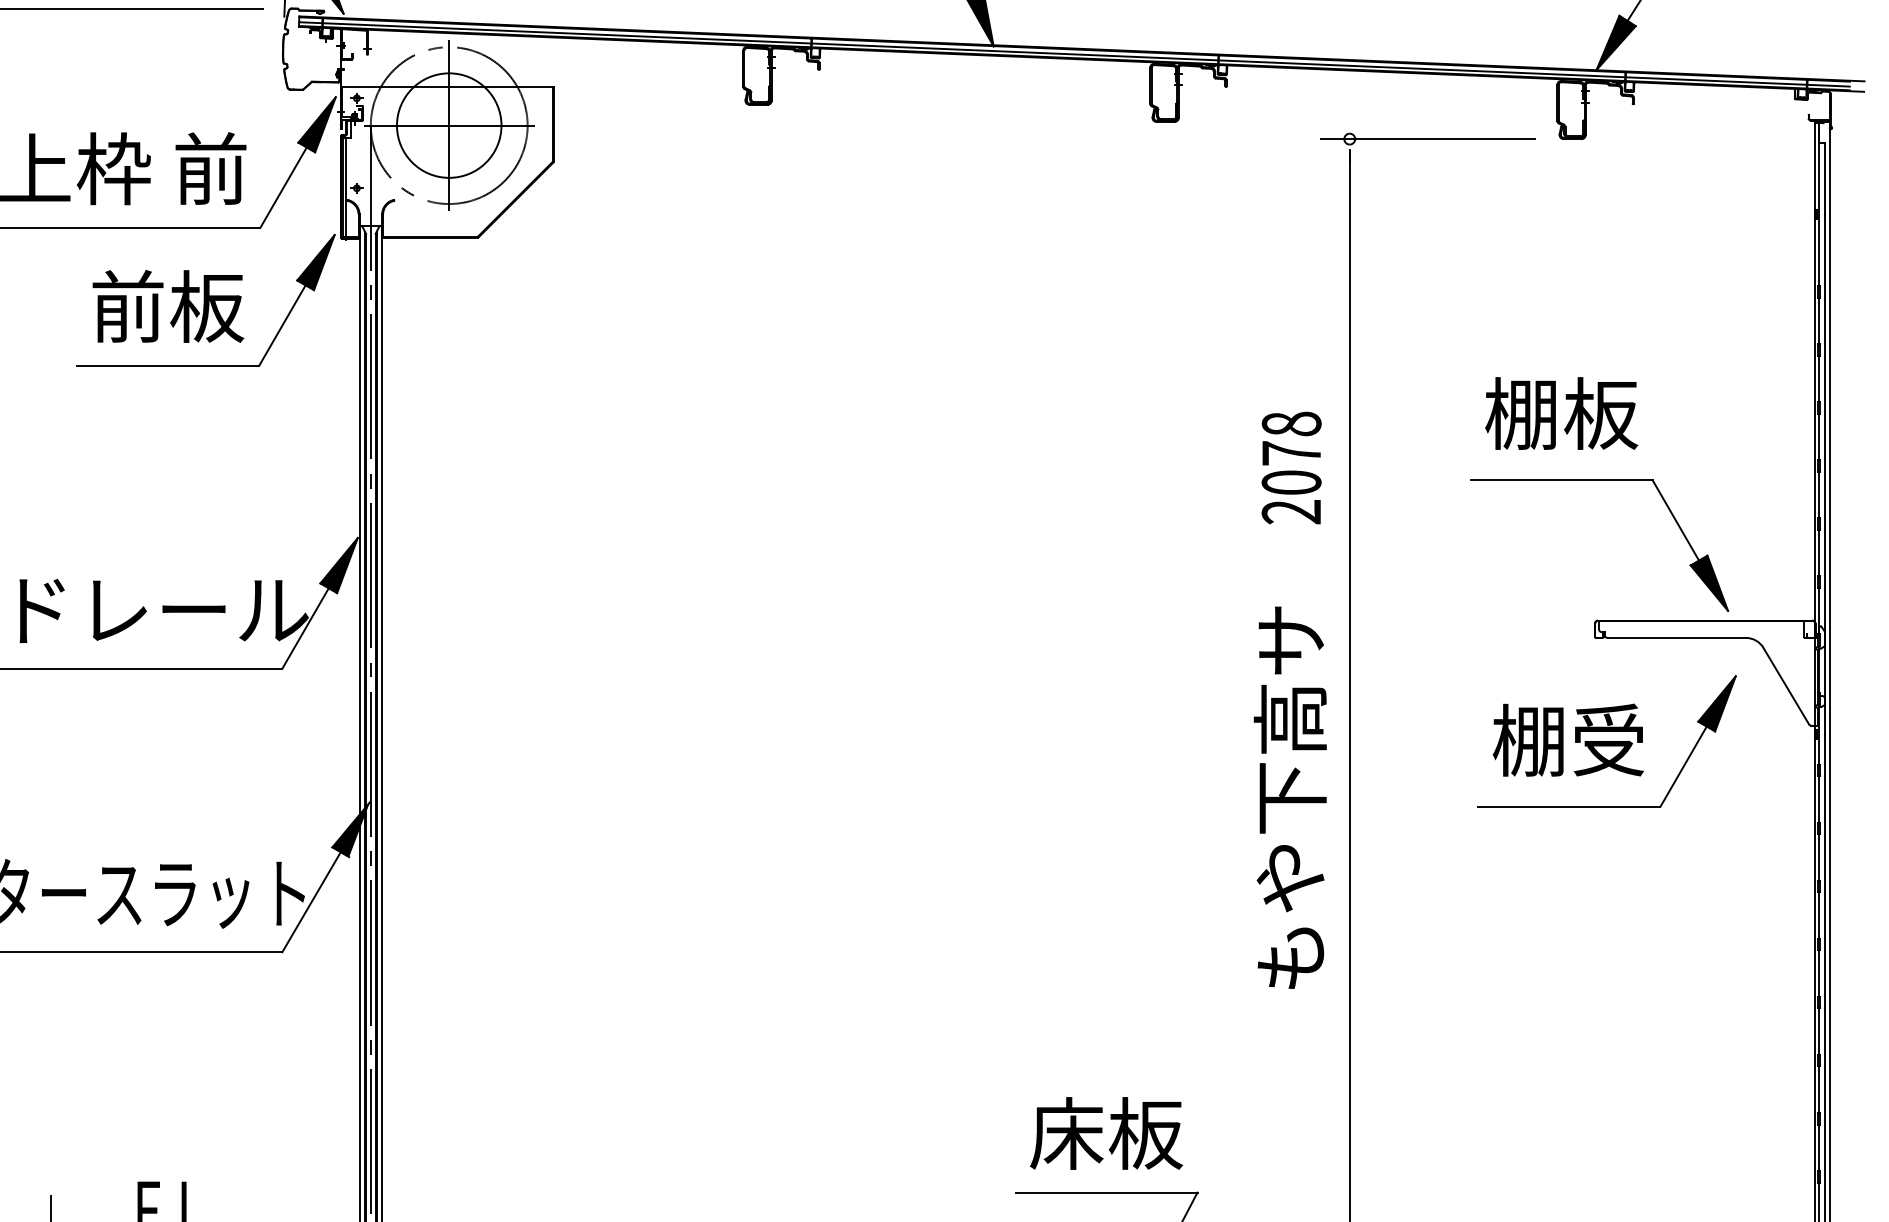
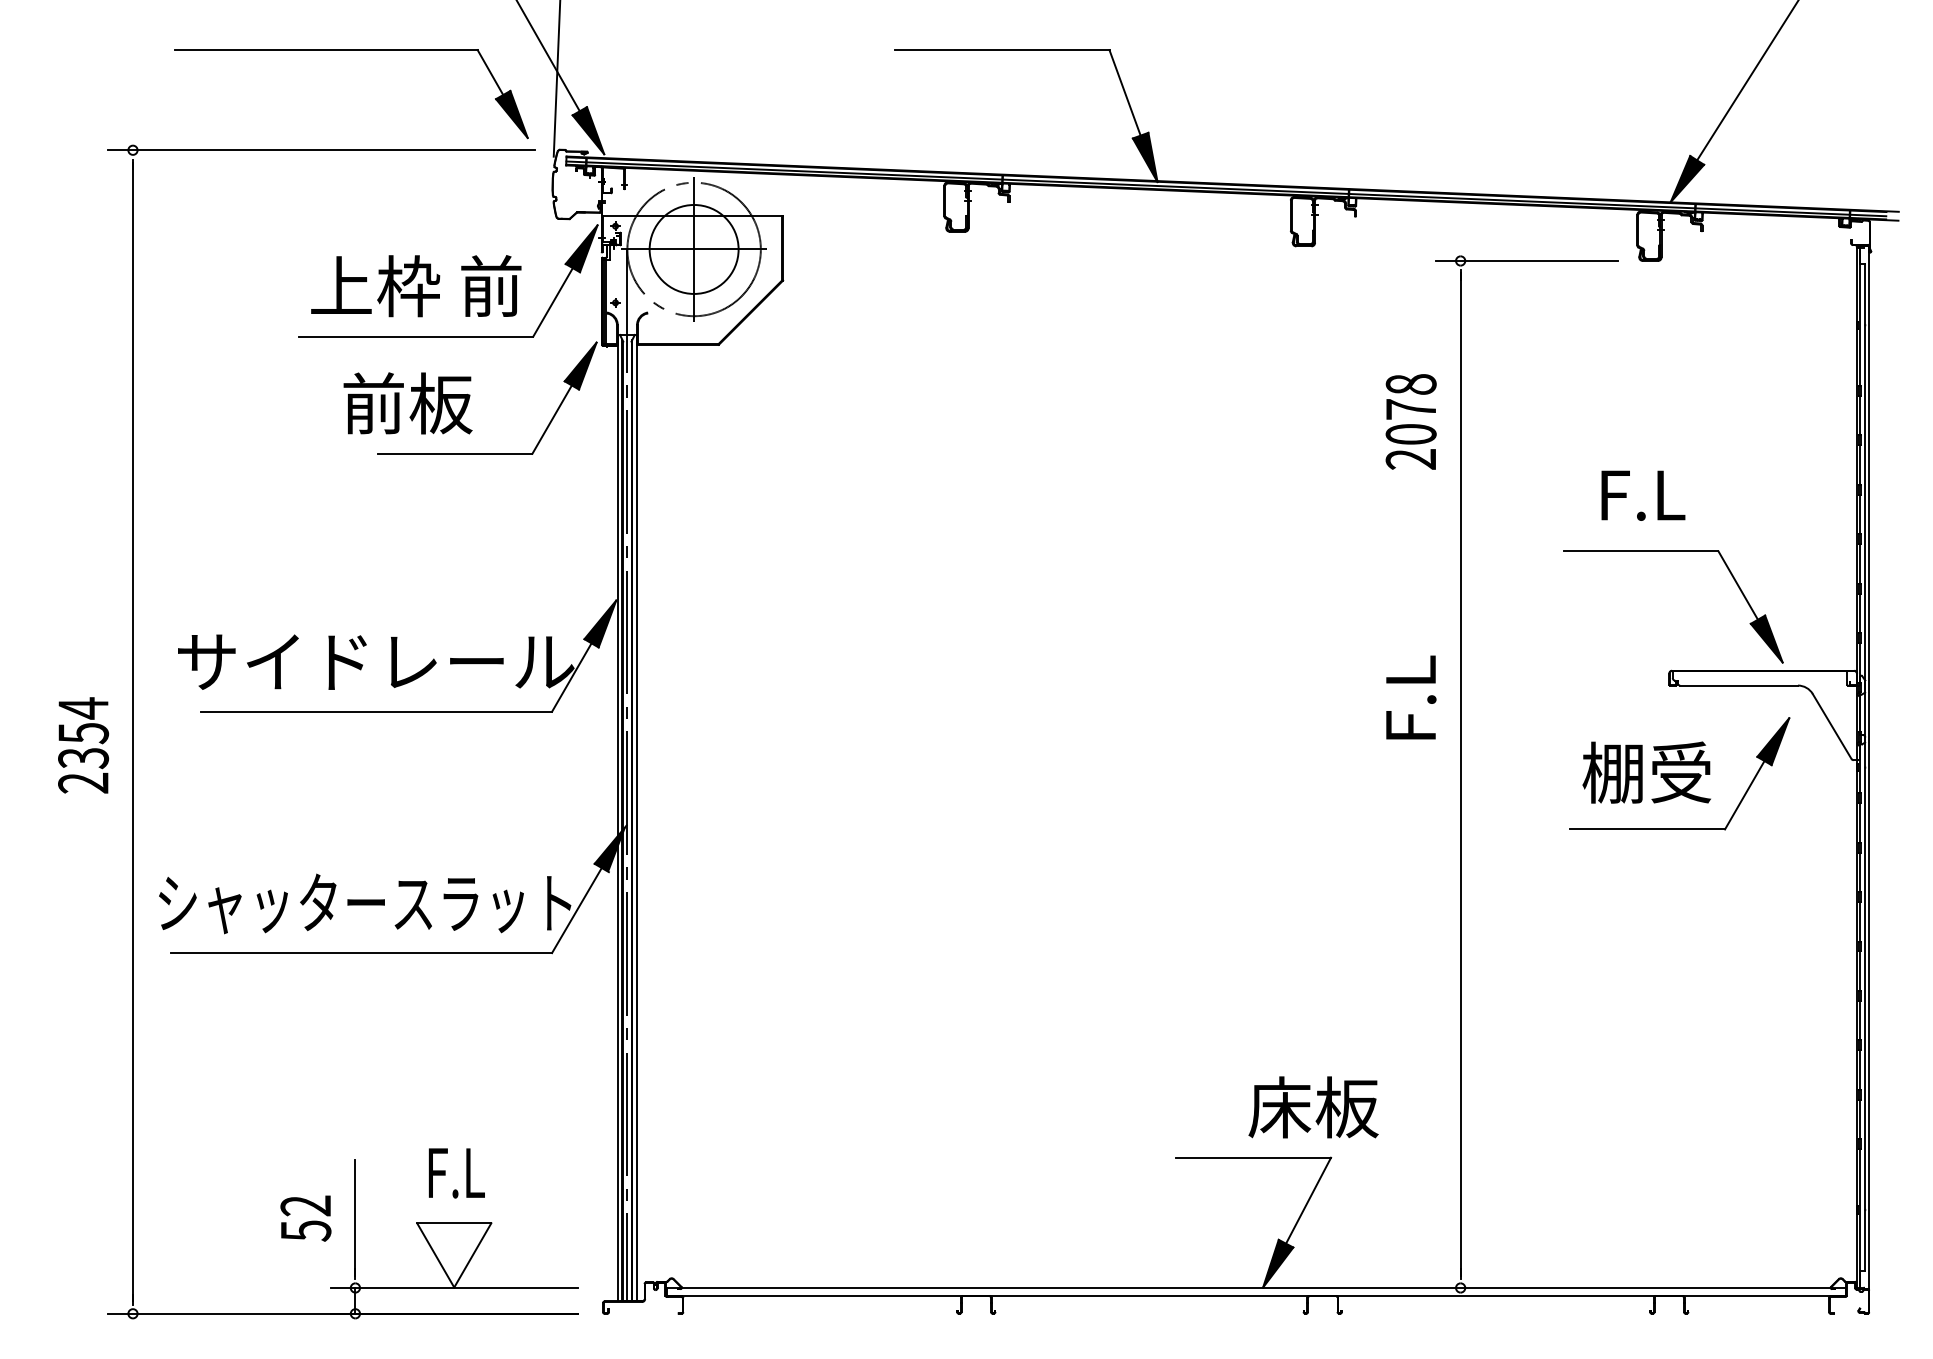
text: (167, 306) -> (407, 403), moved
text: (1562, 413) -> (1641, 494), 棚板 -> F.L
text: (1290, 467) -> (1410, 421), moved
text: (1290, 795) -> (1410, 819), もや下高サ -> F.L
text: (1106, 1133) -> (1313, 1107), moved

